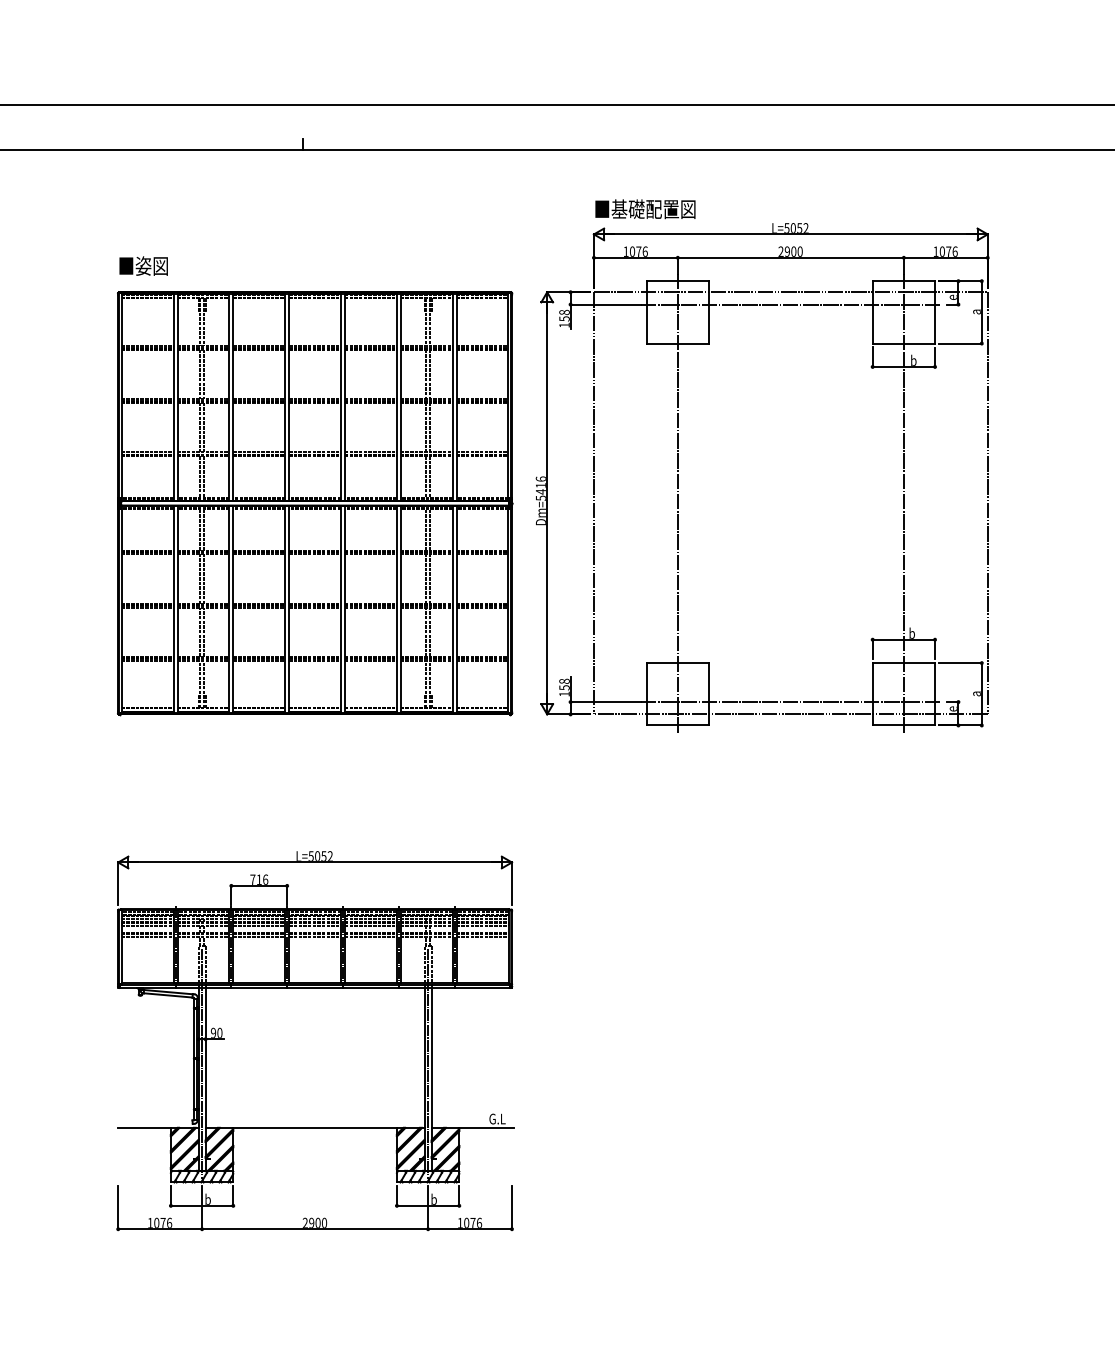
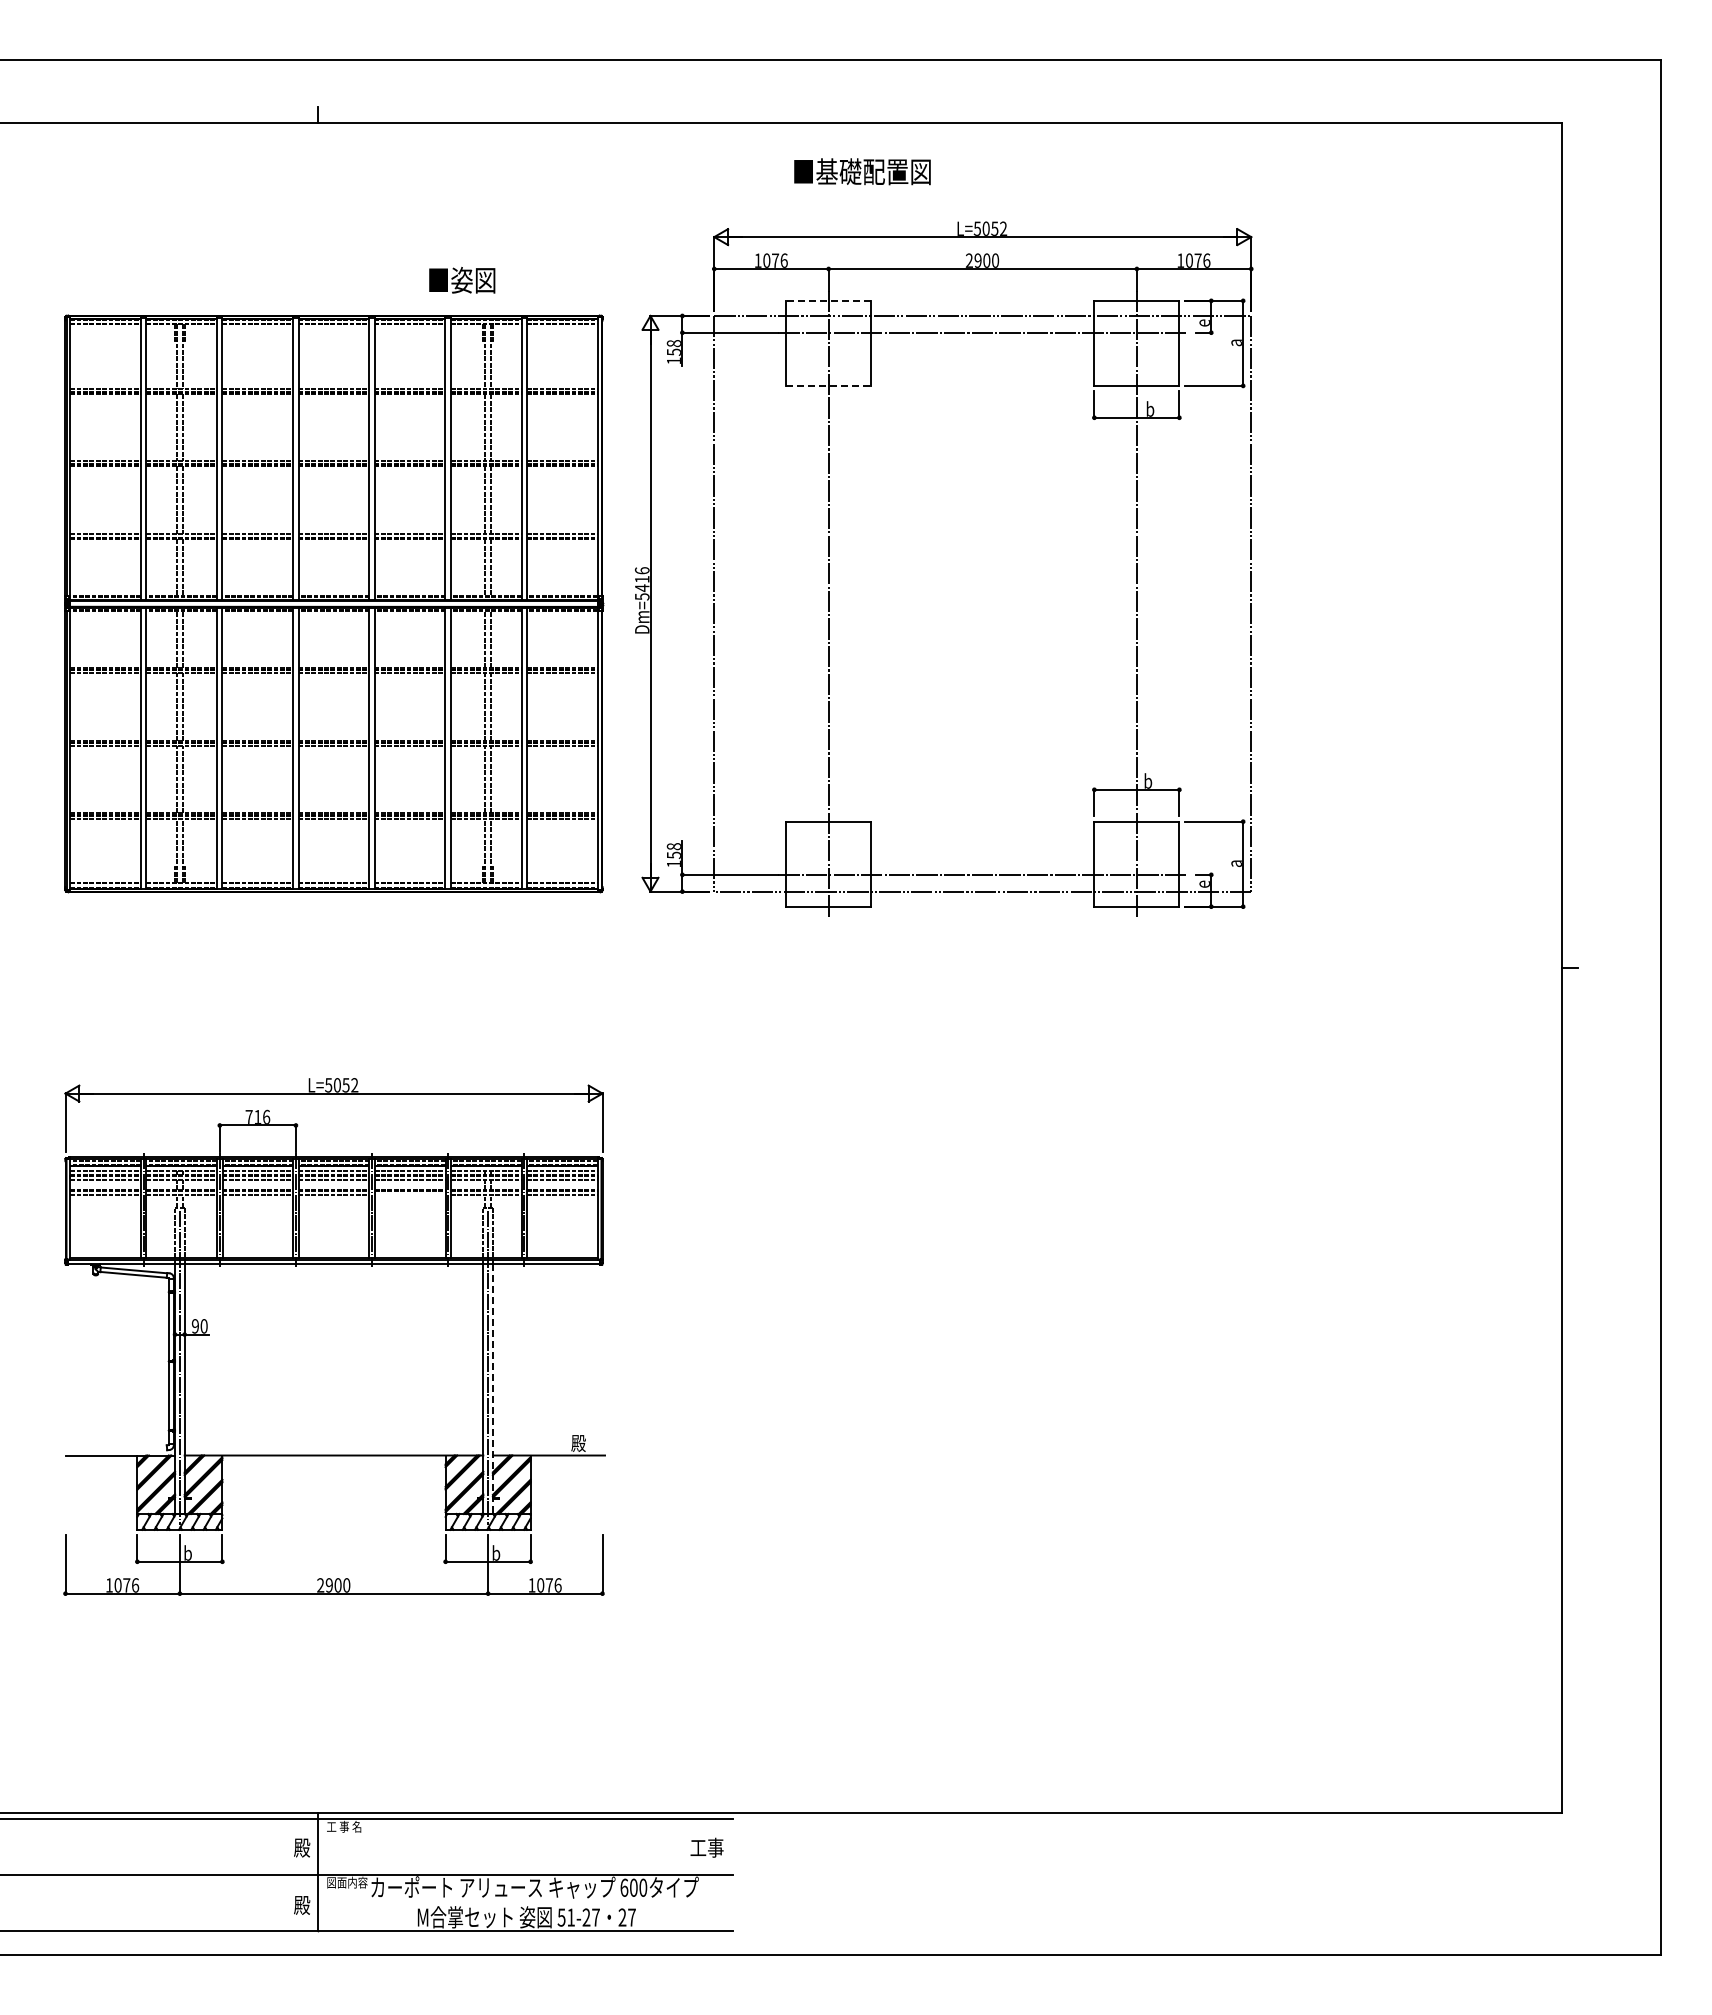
text: (645, 209) -> (862, 171), moved
text: (143, 266) -> (462, 280), moved
line: (677, 280) -> (828, 300), solid -> dashed
line: (677, 343) -> (828, 385), solid -> dashed
line: (370, 937) -> (409, 1195), removed
line: (431, 1079) -> (492, 1389), solid -> dashed
text: (497, 1119) -> (582, 1443), G.L -> 殿

